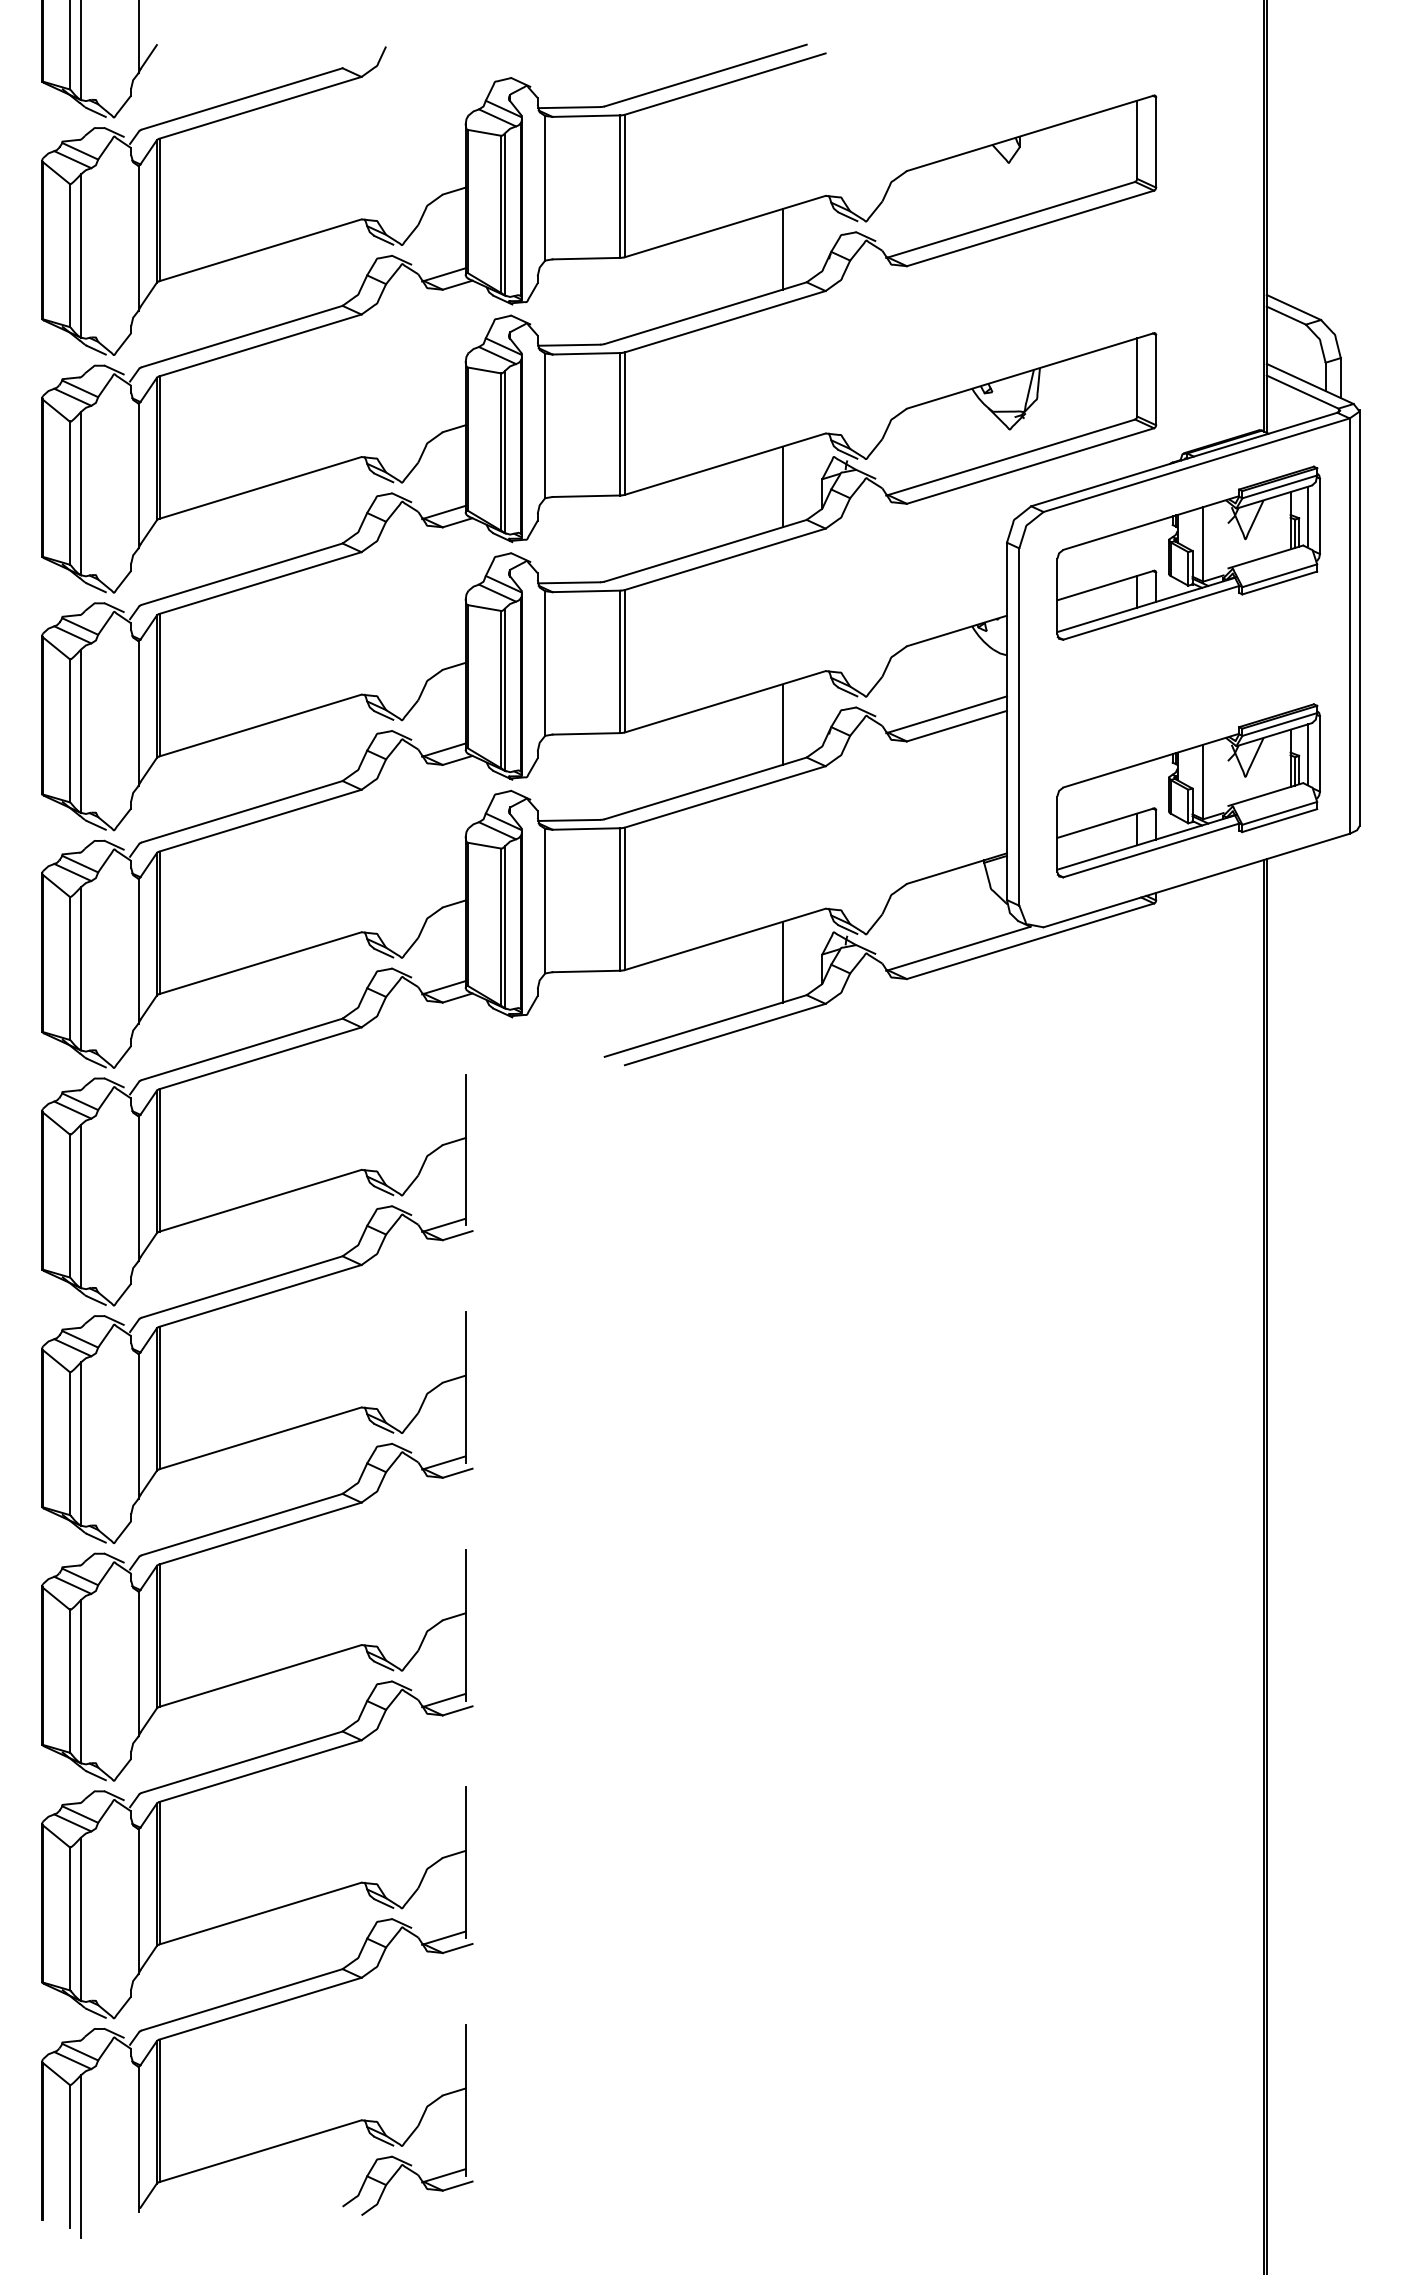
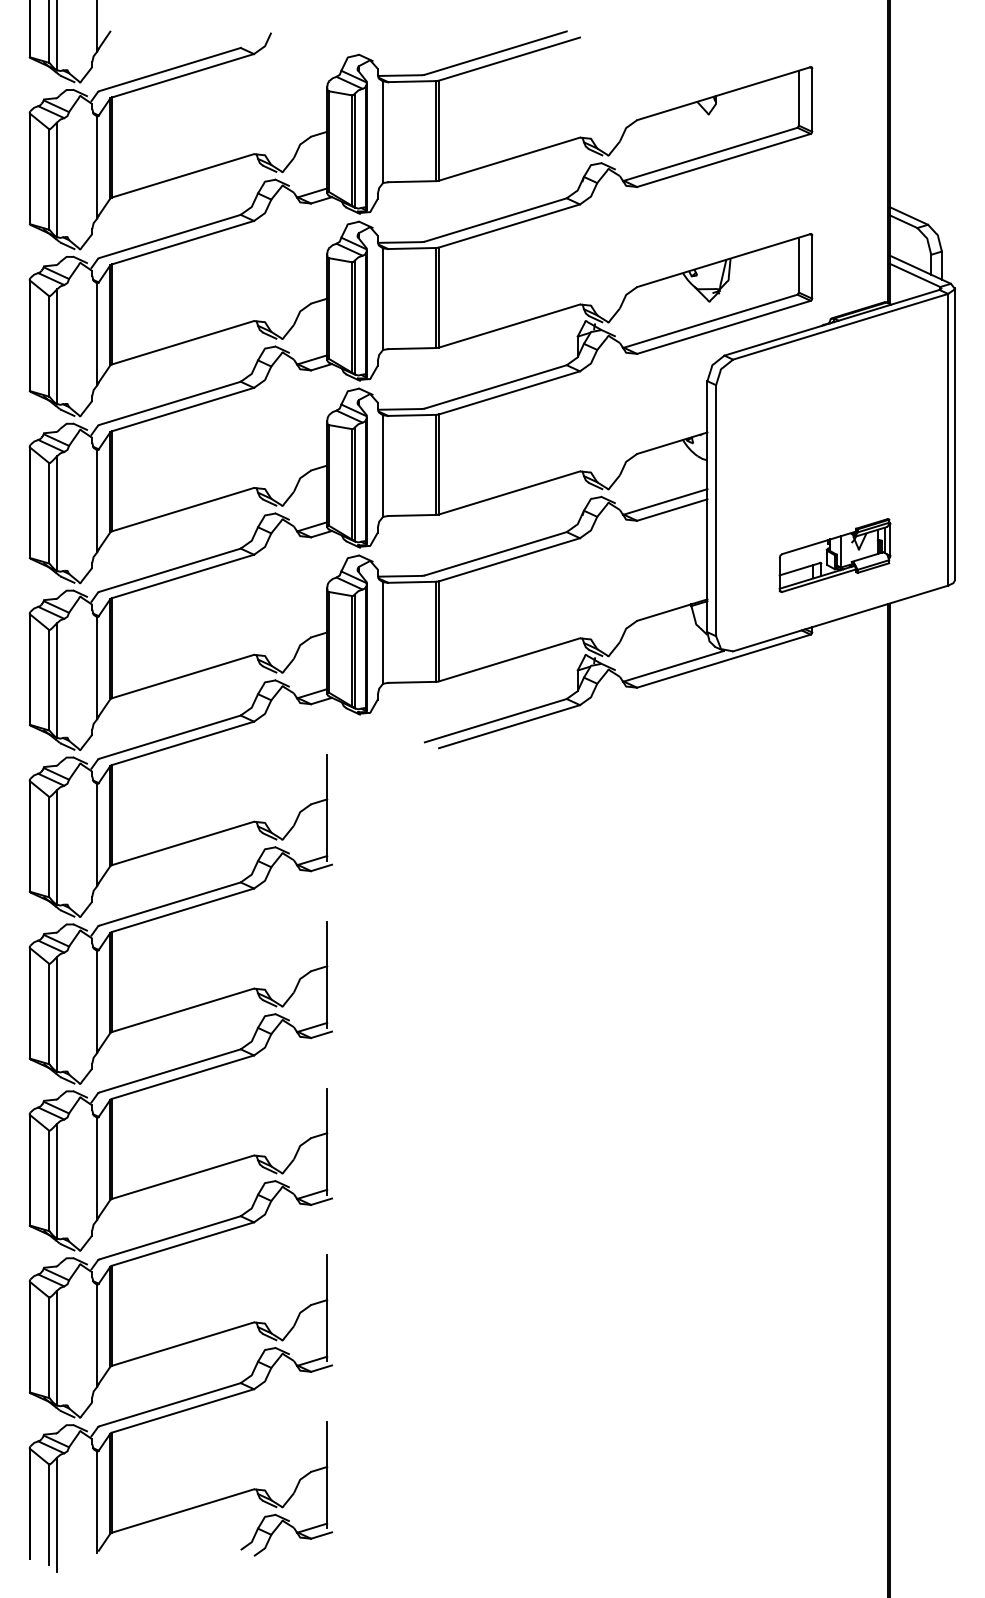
line: (782, 249) -> (549, 175), removed
line: (782, 486) -> (549, 341), removed
part: (1188, 552) -> (834, 388), removed
line: (782, 724) -> (549, 508), removed
part: (1188, 790) -> (834, 555), size x0.6
line: (782, 962) -> (549, 676), removed

